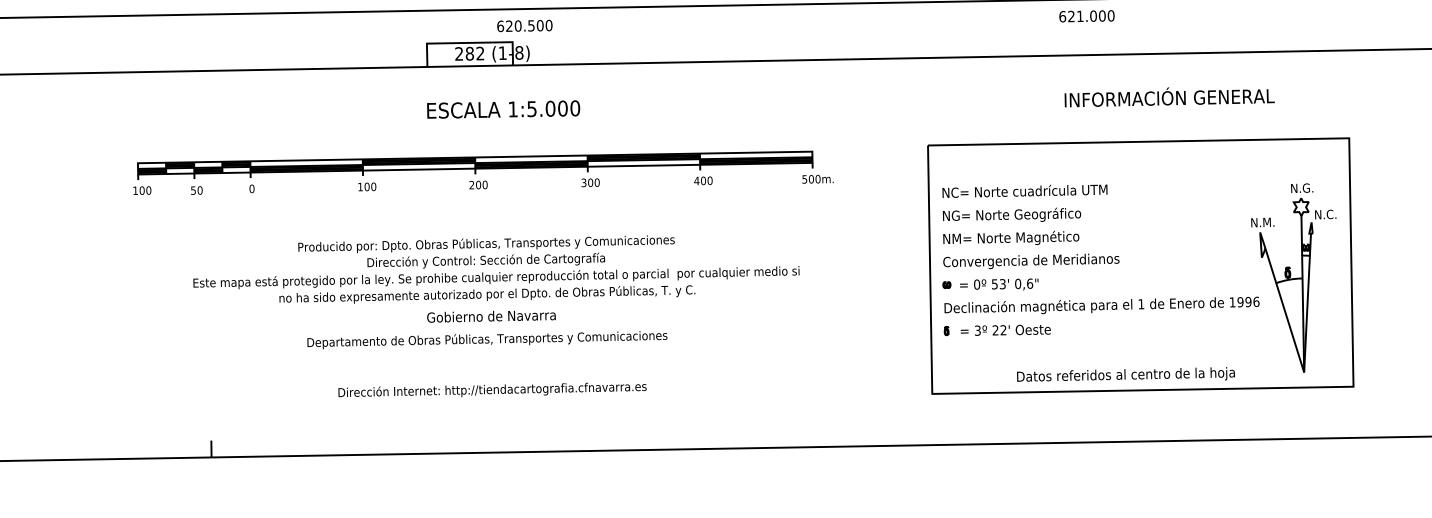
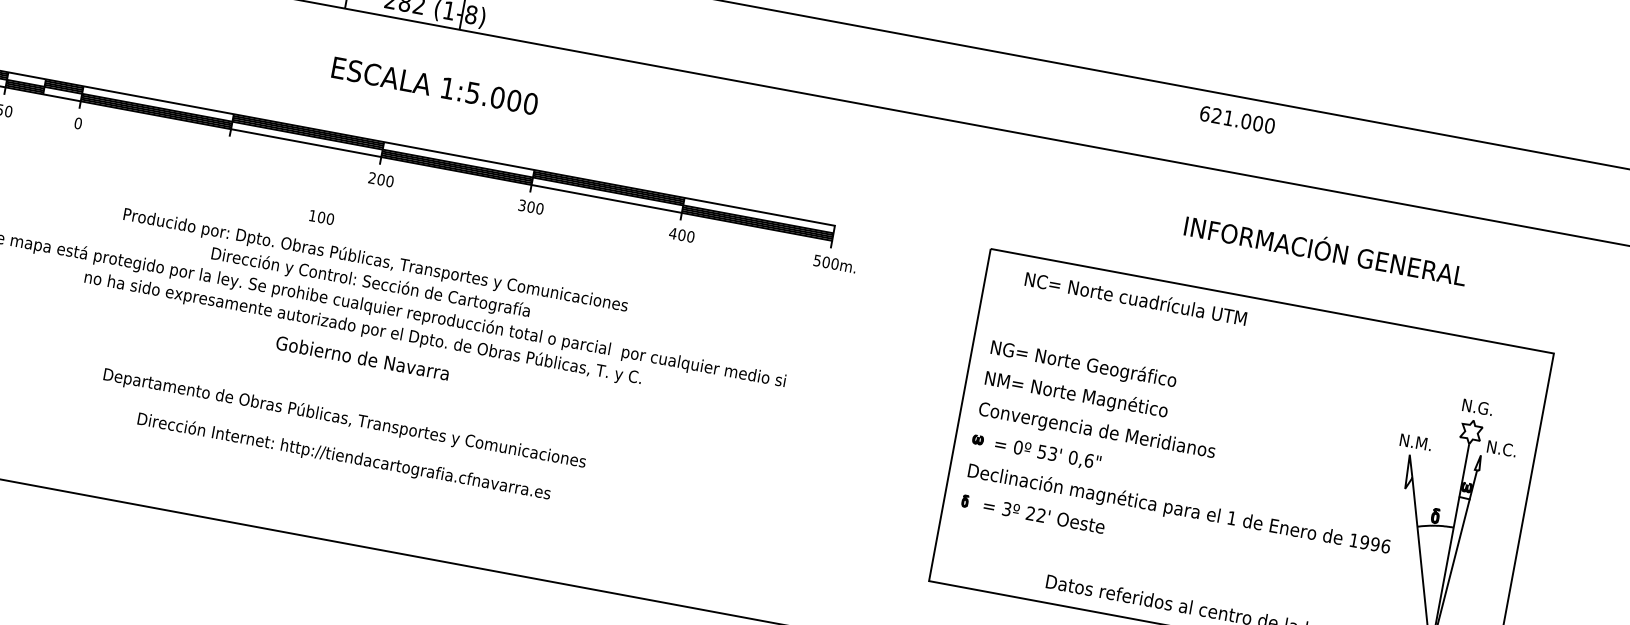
text: (367, 186) -> (322, 216), moved
text: (1024, 190) -> (1135, 297), moved
text: (487, 340) -> (344, 419), moved

